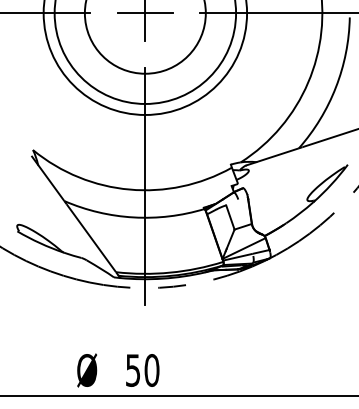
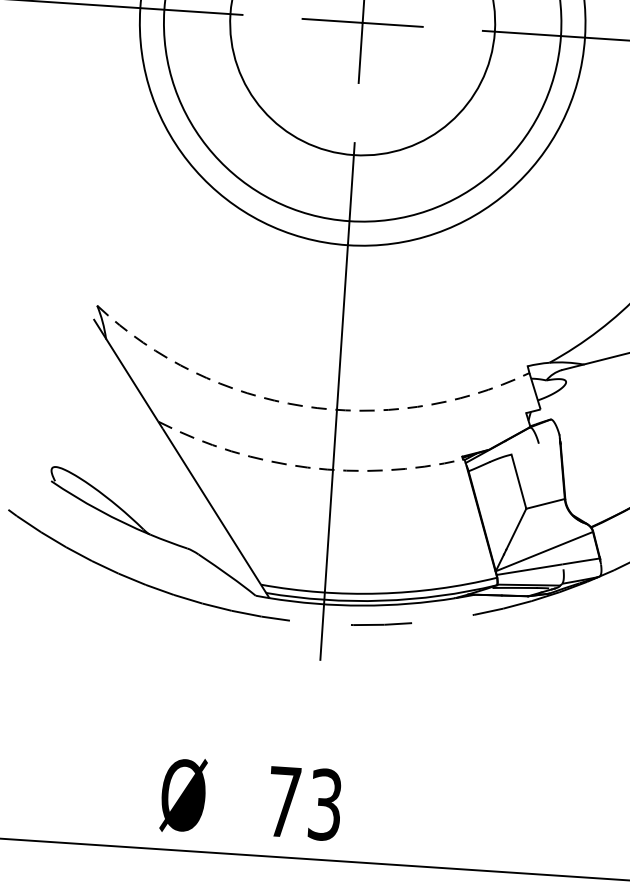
arc: (129, 189) -> (302, 405), solid -> dashed
arc: (133, 217) -> (307, 467), solid -> dashed
text: (142, 370) -> (304, 803), 50 -> 73

